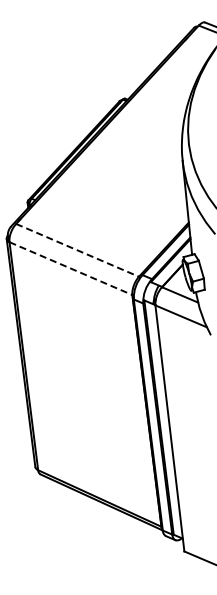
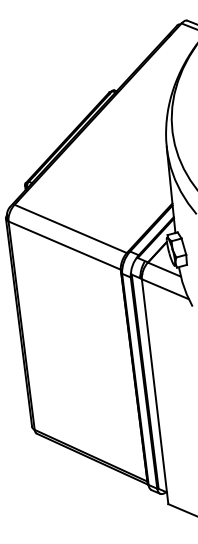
line: (77, 250) -> (70, 229), dashed -> solid
line: (70, 268) -> (64, 245), dashed -> solid

